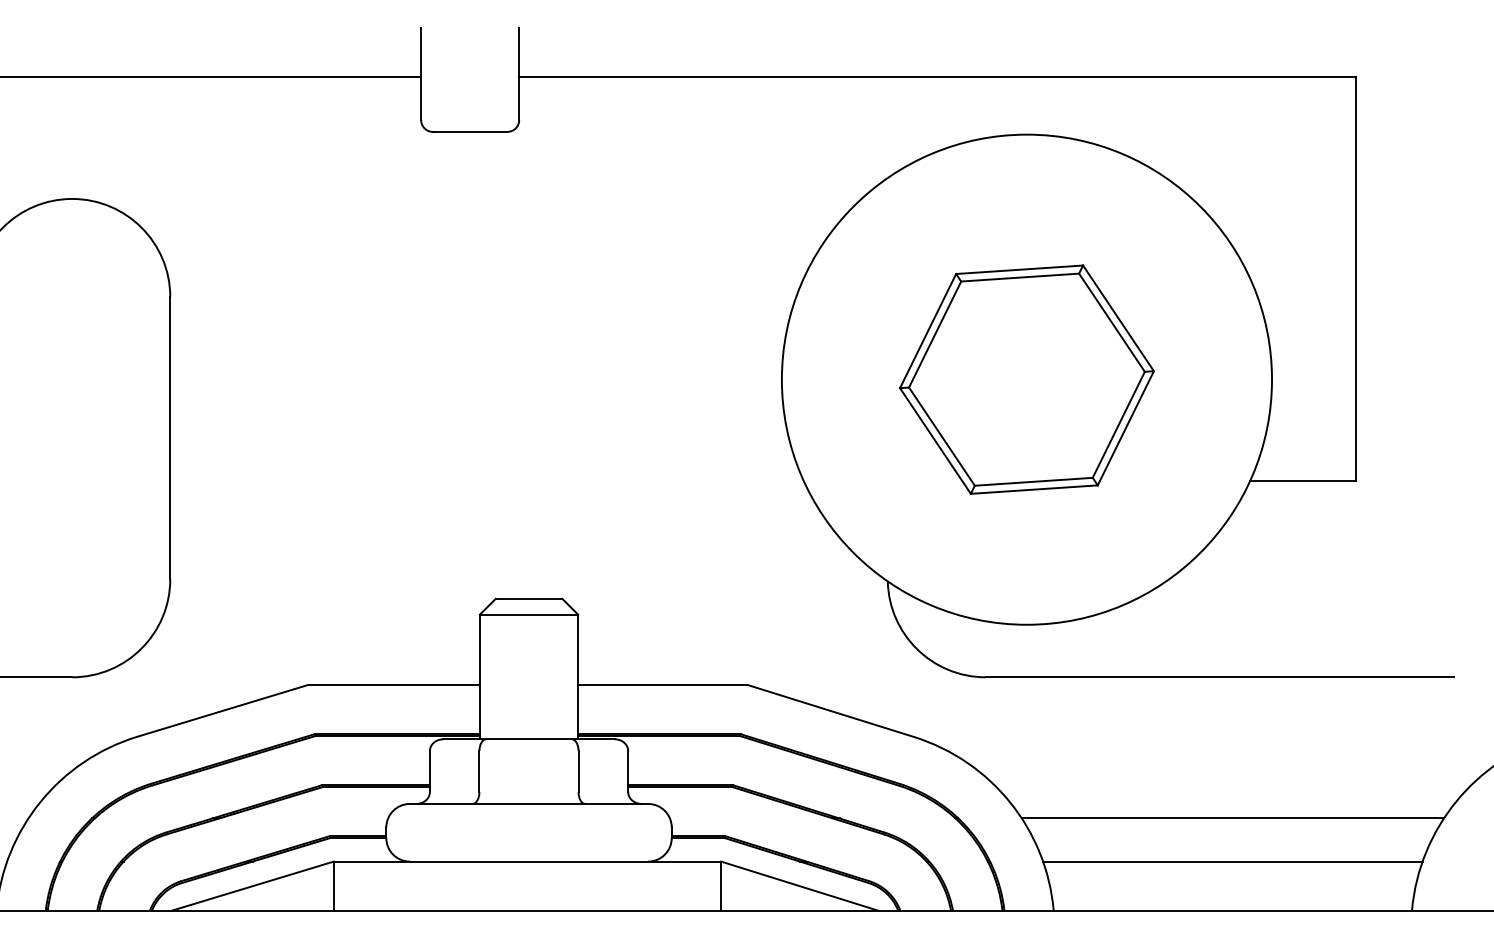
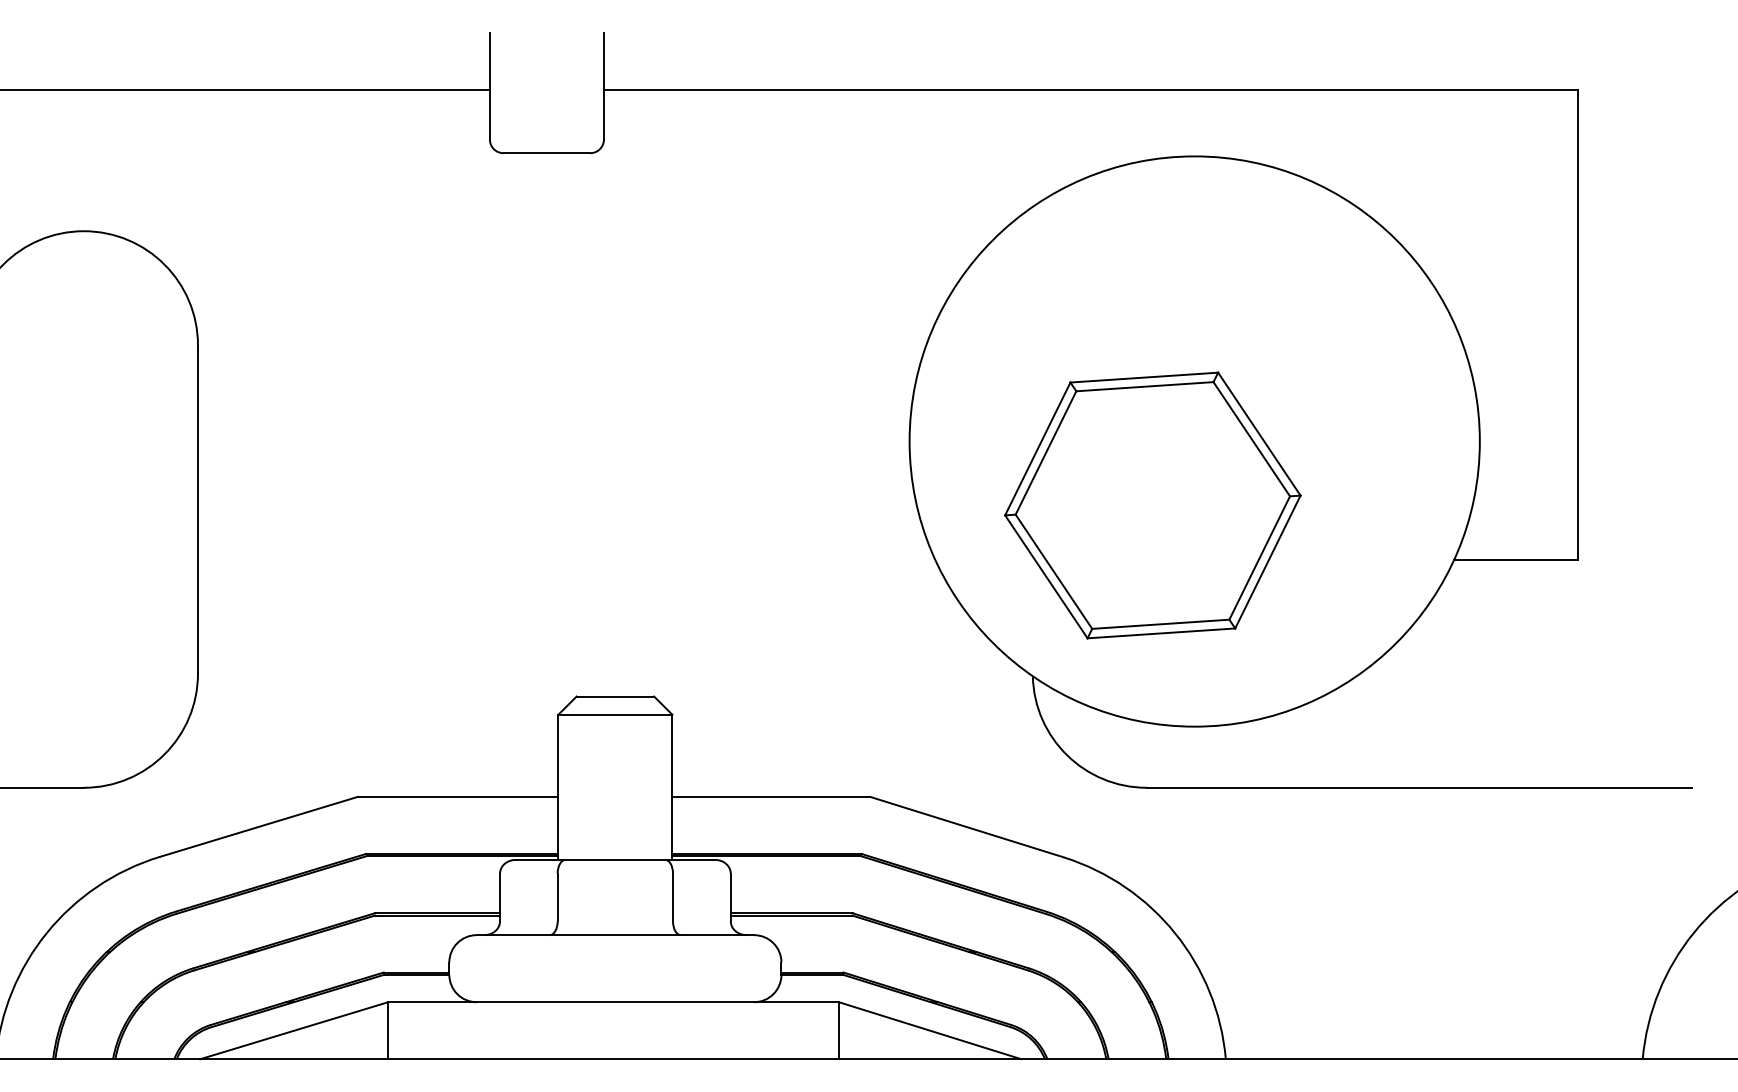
part: (1026, 379) -> (1152, 505), moved
line: (1232, 818) -> (1433, 952), removed
line: (1232, 861) -> (1433, 1002), removed

